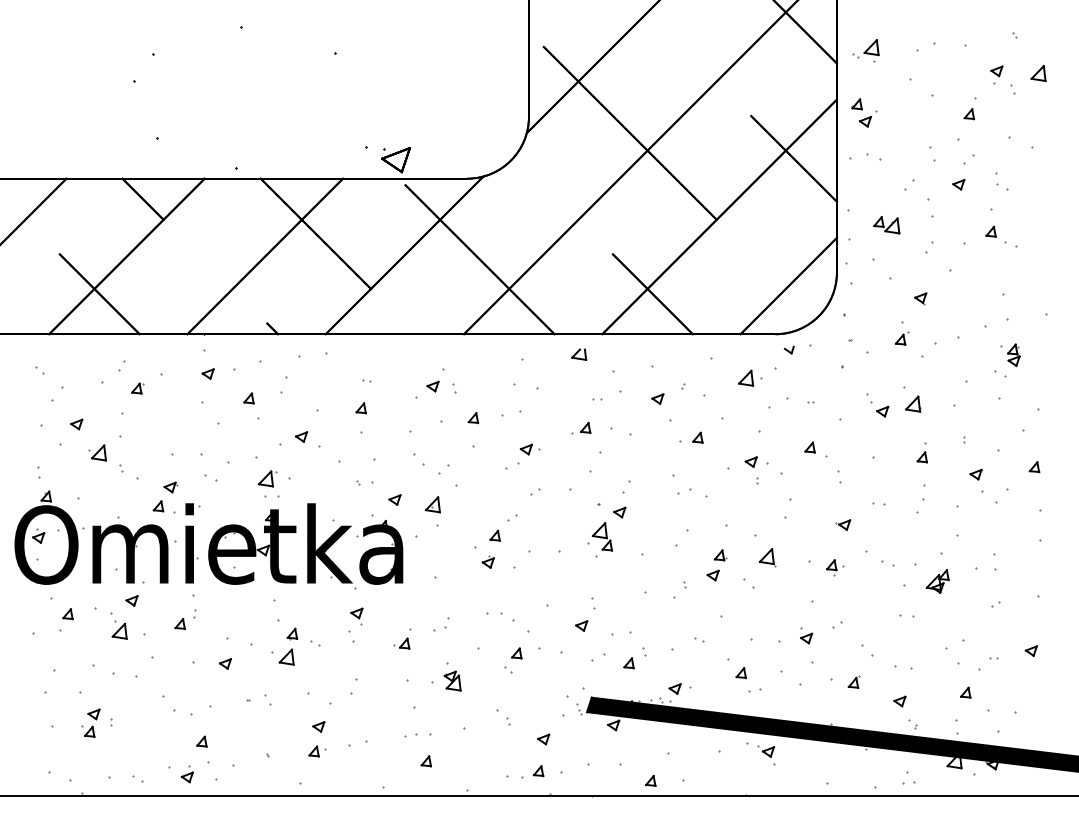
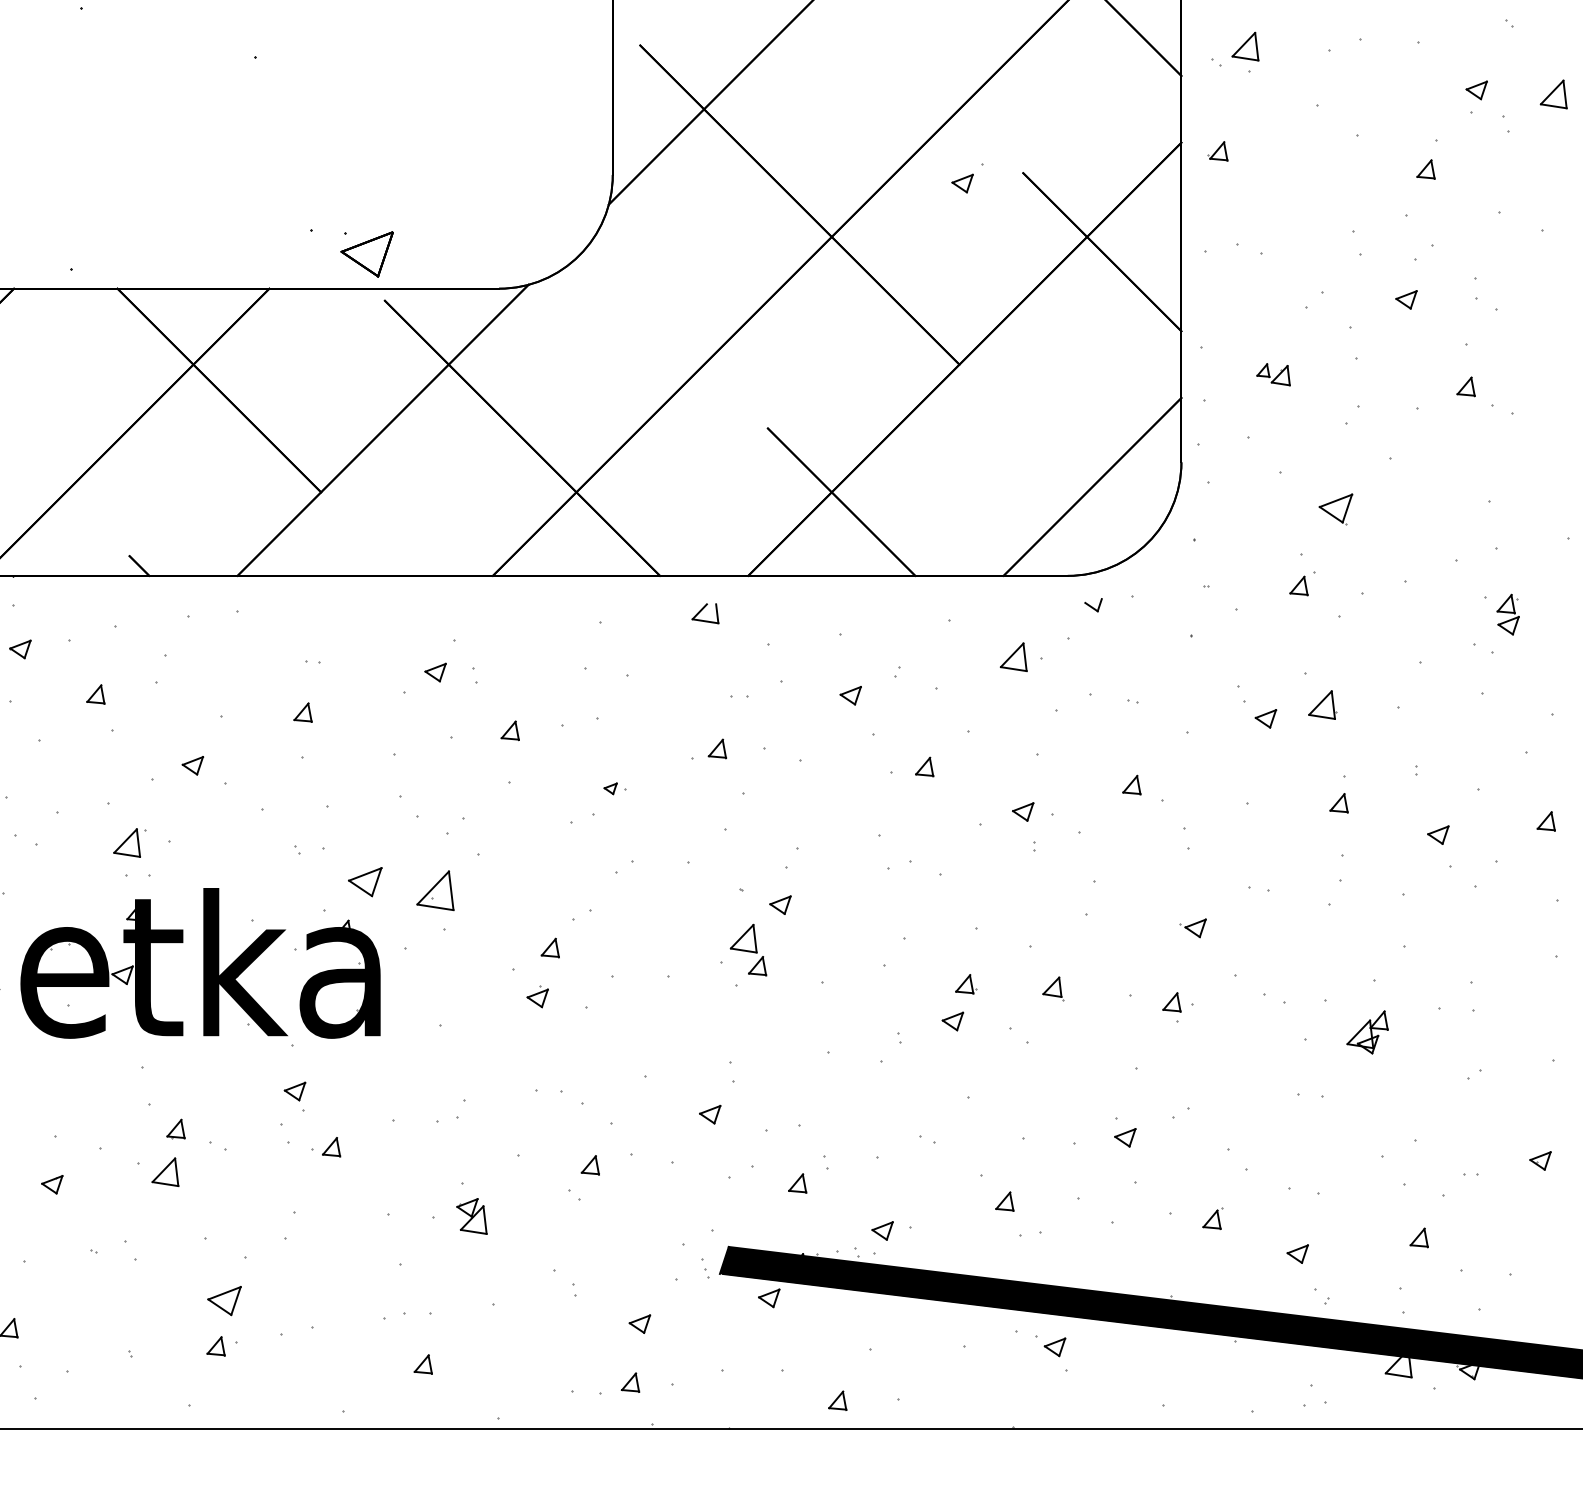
part: (867, 118) -> (966, 177), moved
part: (886, 225) -> (1272, 375), size x0.7
part: (920, 298) -> (1335, 509), size x1.6
part: (529, 449) -> (613, 788), size x0.6
part: (394, 499) -> (364, 881), size x1.6
part: (432, 504) -> (434, 890), size x1.4
part: (767, 557) -> (1053, 988), size x0.7
part: (401, 643) -> (325, 1146), moved
part: (318, 726) -> (224, 1300), size x1.6

